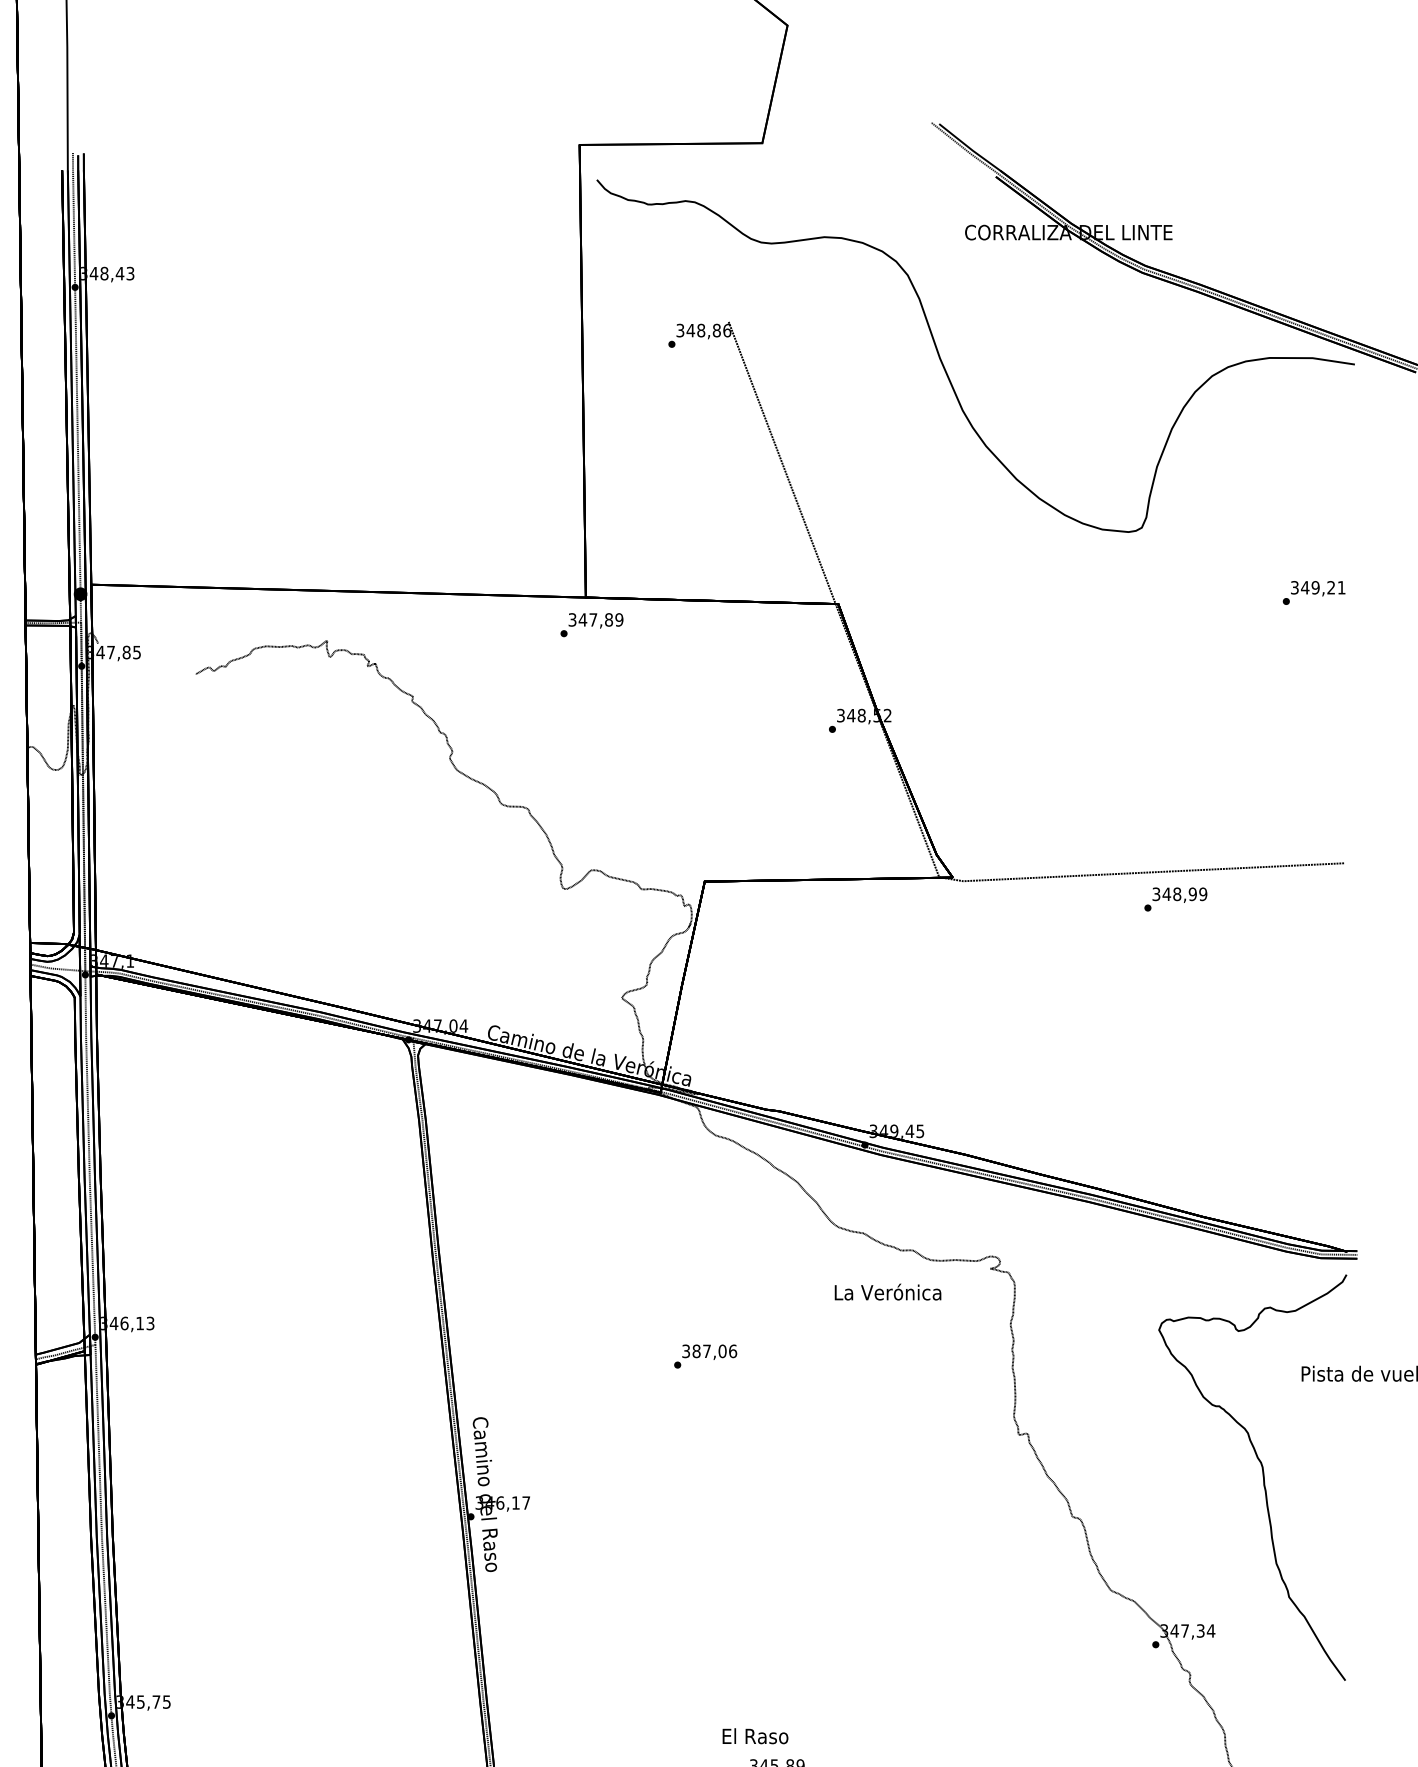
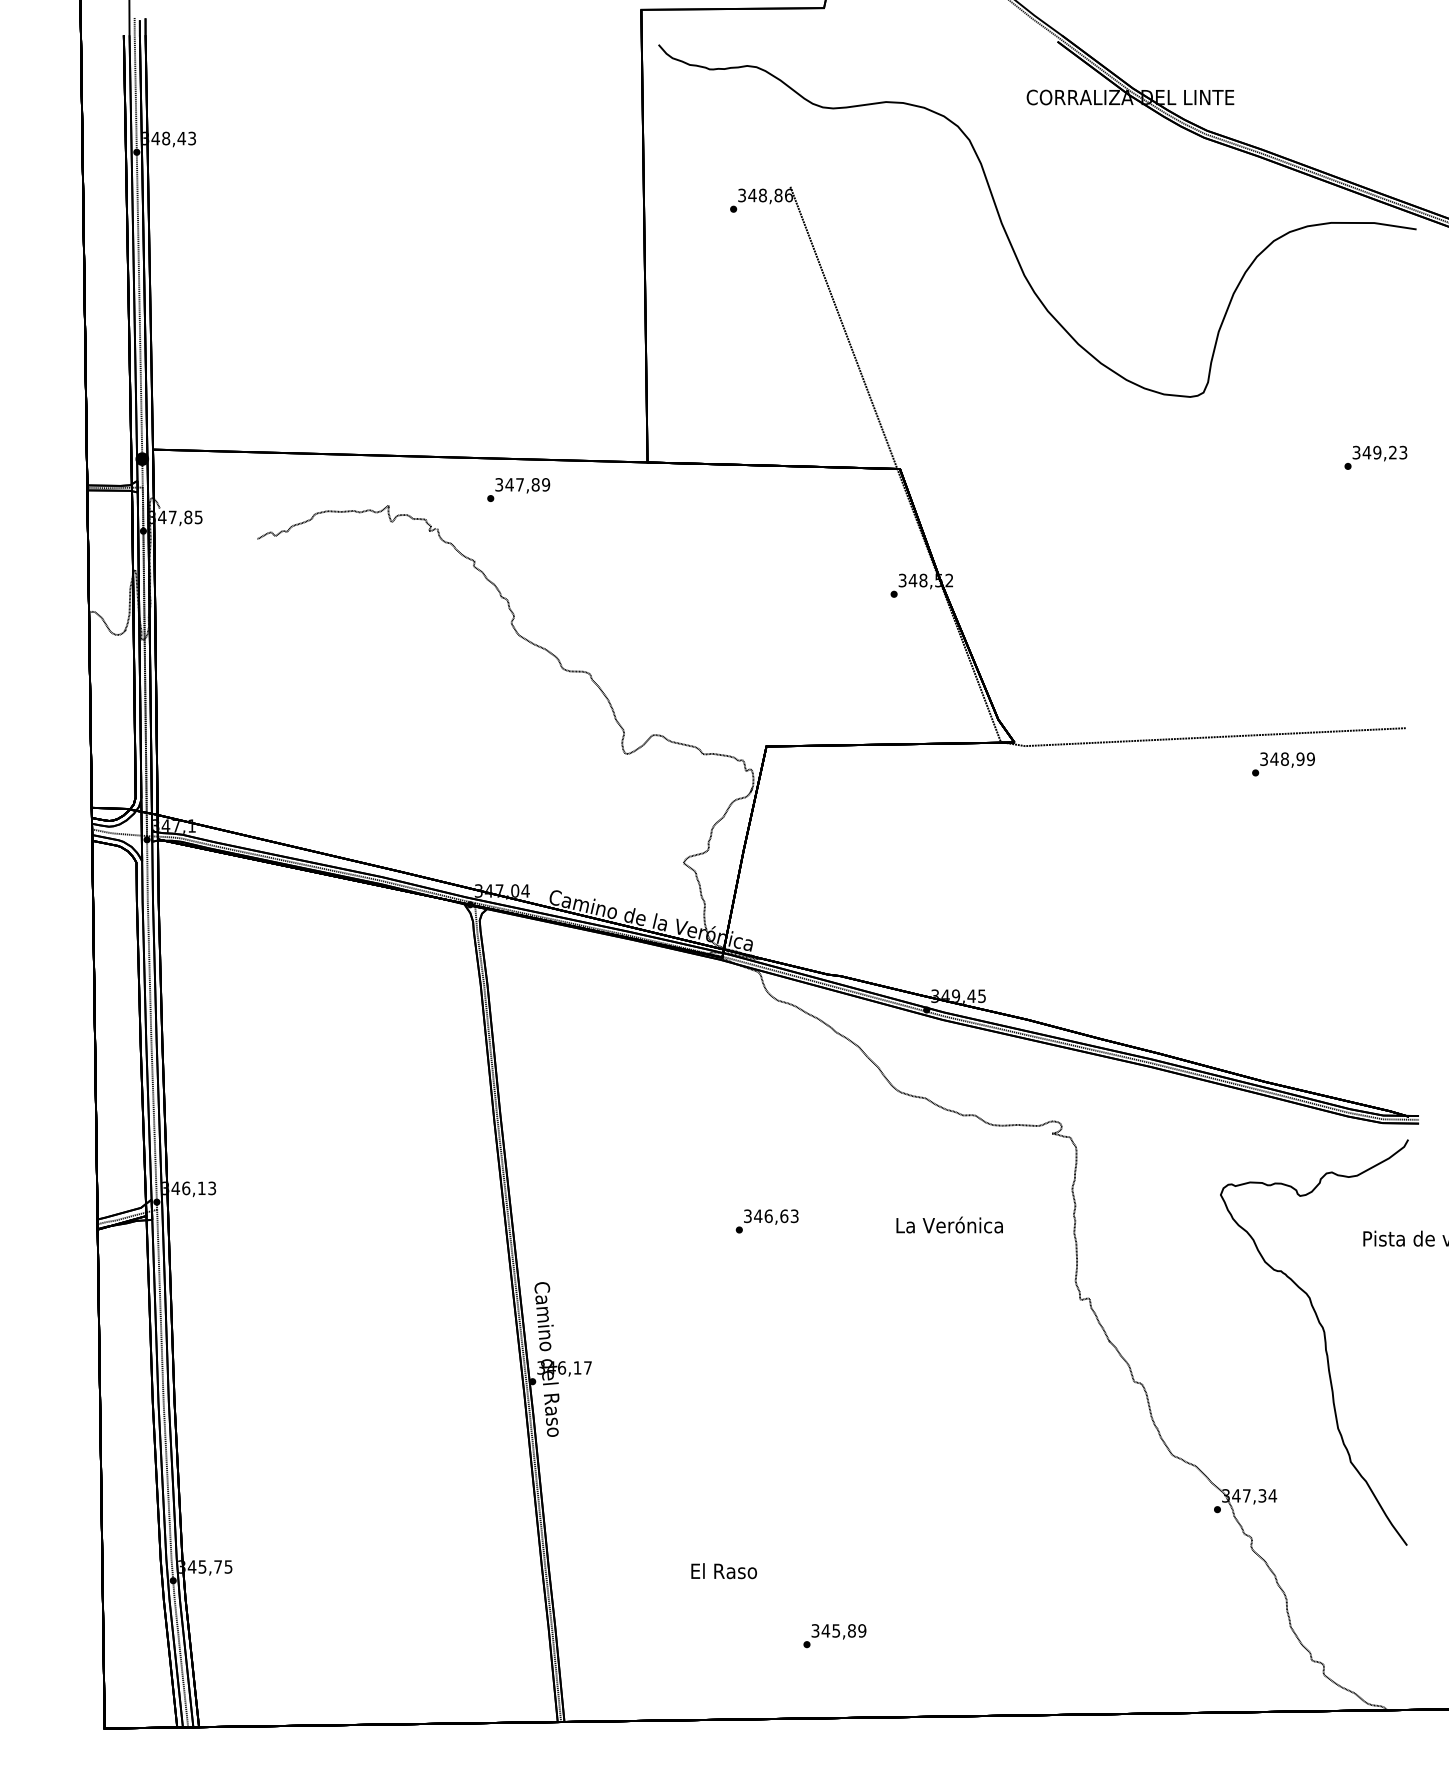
text: (1341, 587) -> (1403, 452), 349,21 -> 349,23
text: (591, 624) -> (518, 489), moved
text: (1175, 899) -> (1283, 764), moved
text: (887, 1291) -> (949, 1224), moved
text: (714, 1351) -> (776, 1216), 387,06 -> 346,63
text: (754, 1736) -> (723, 1571), moved

